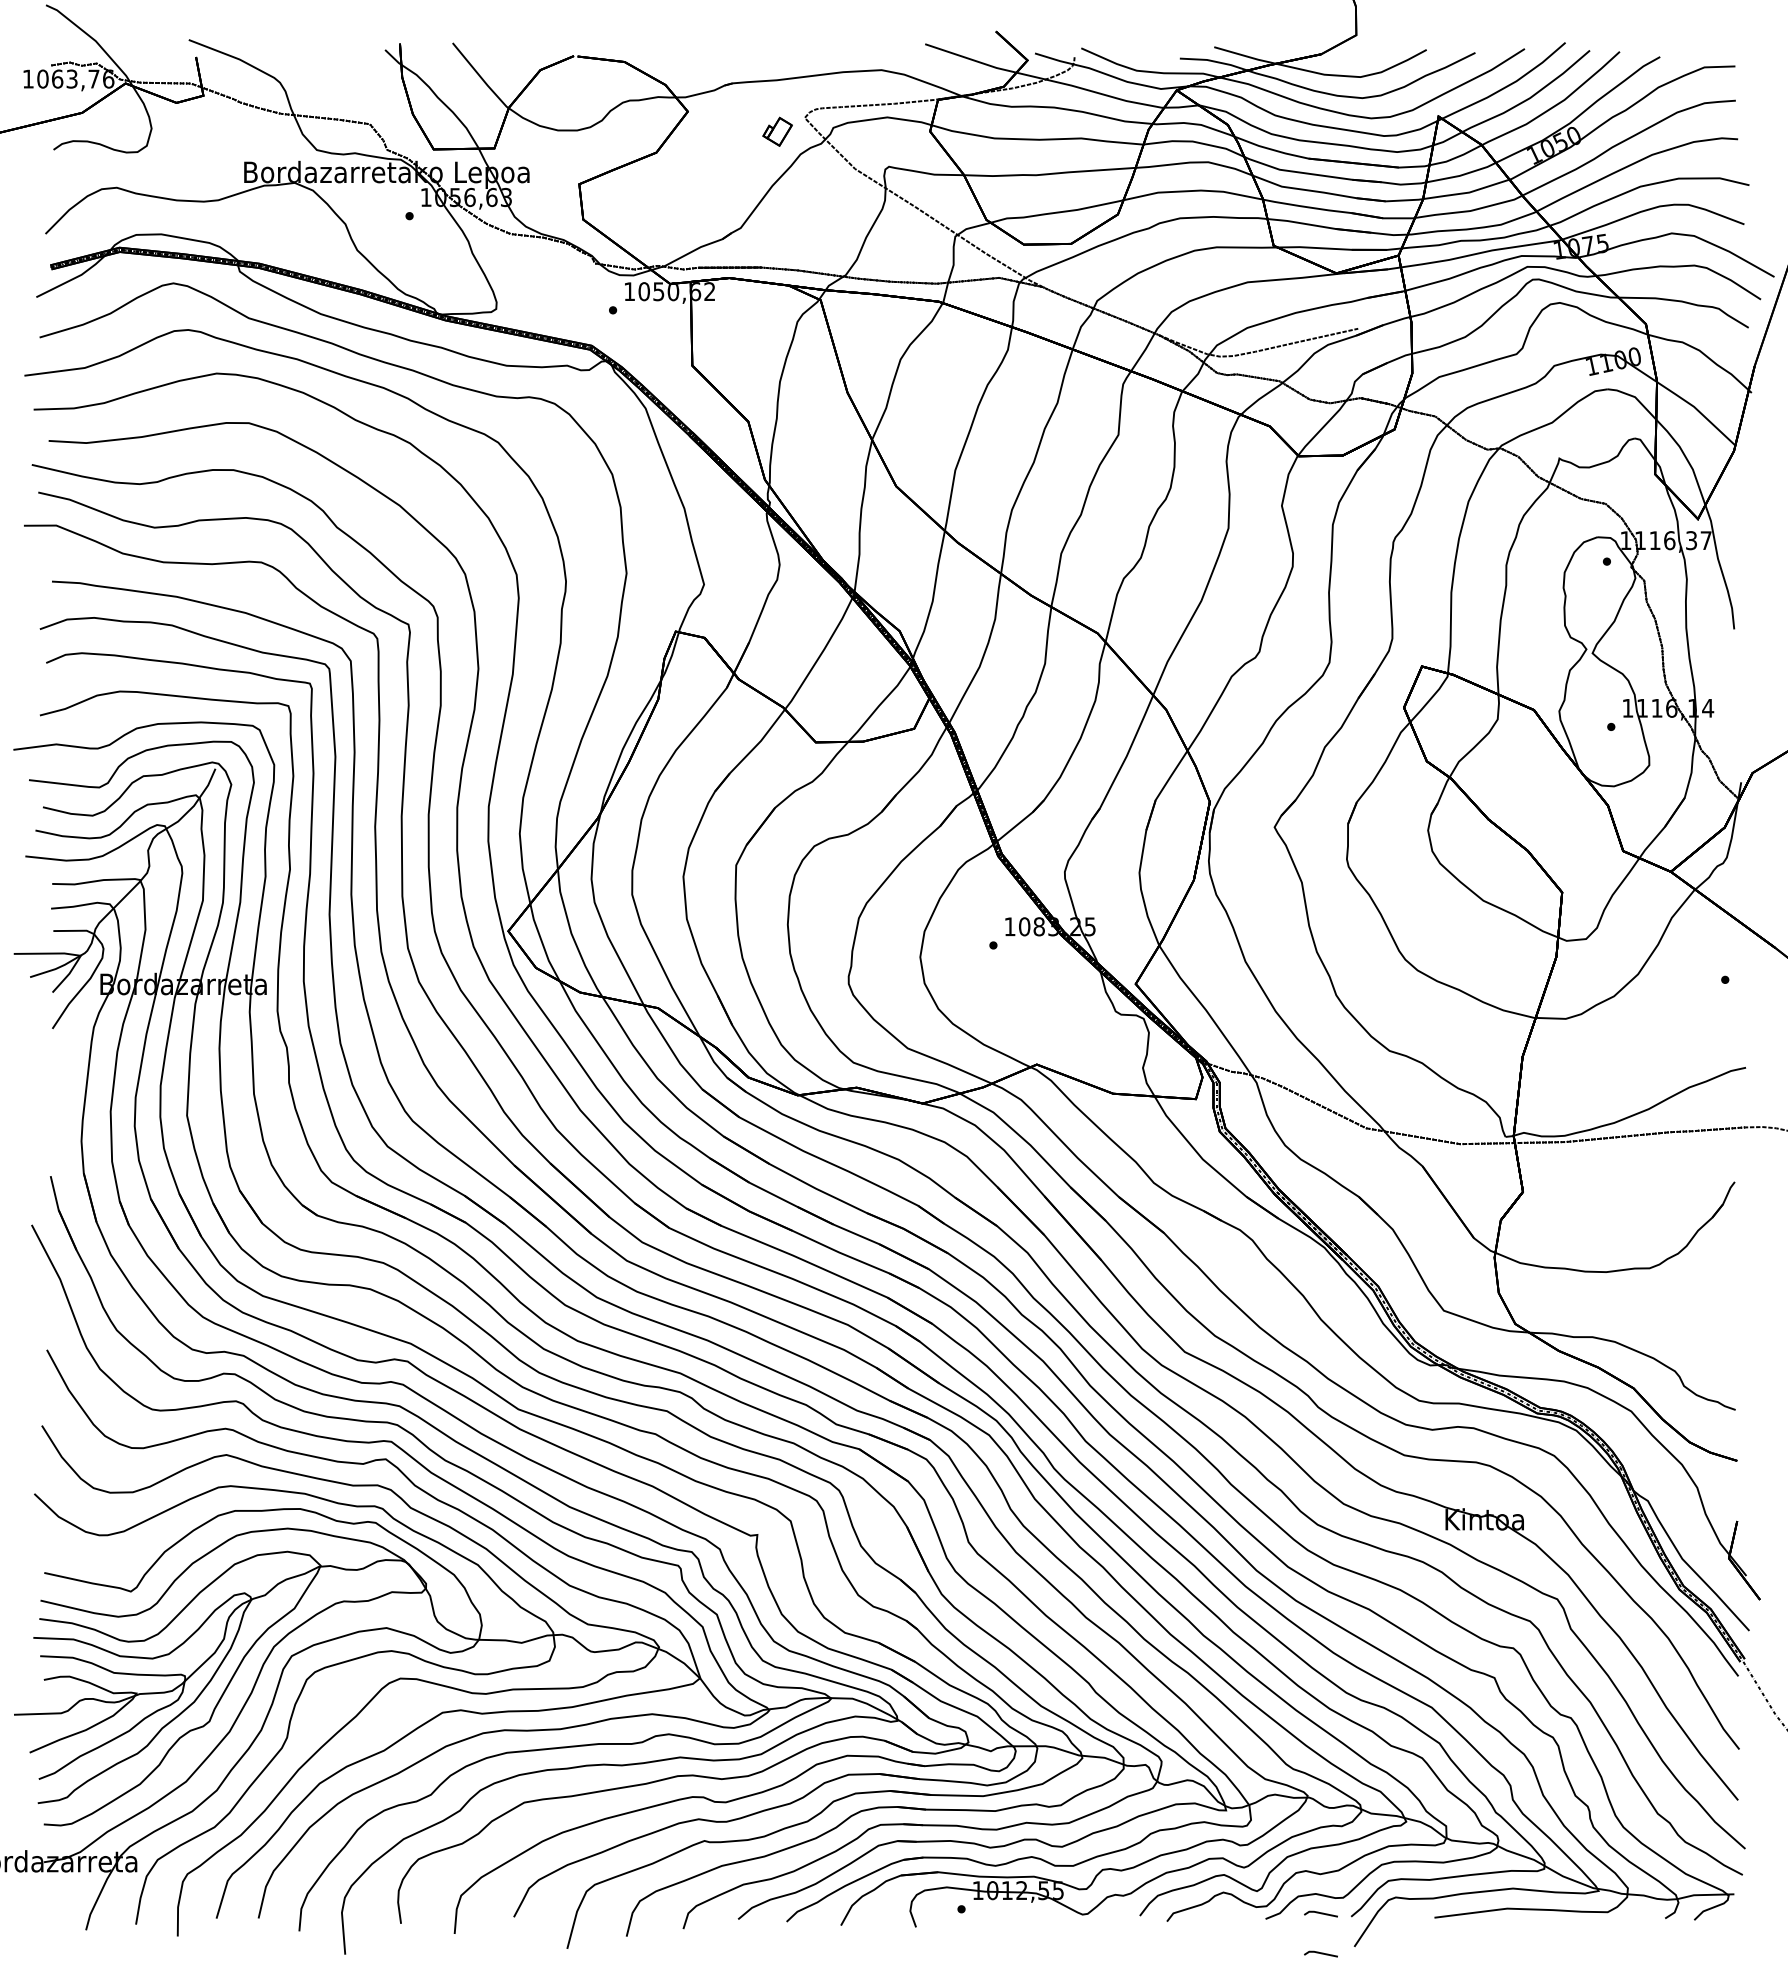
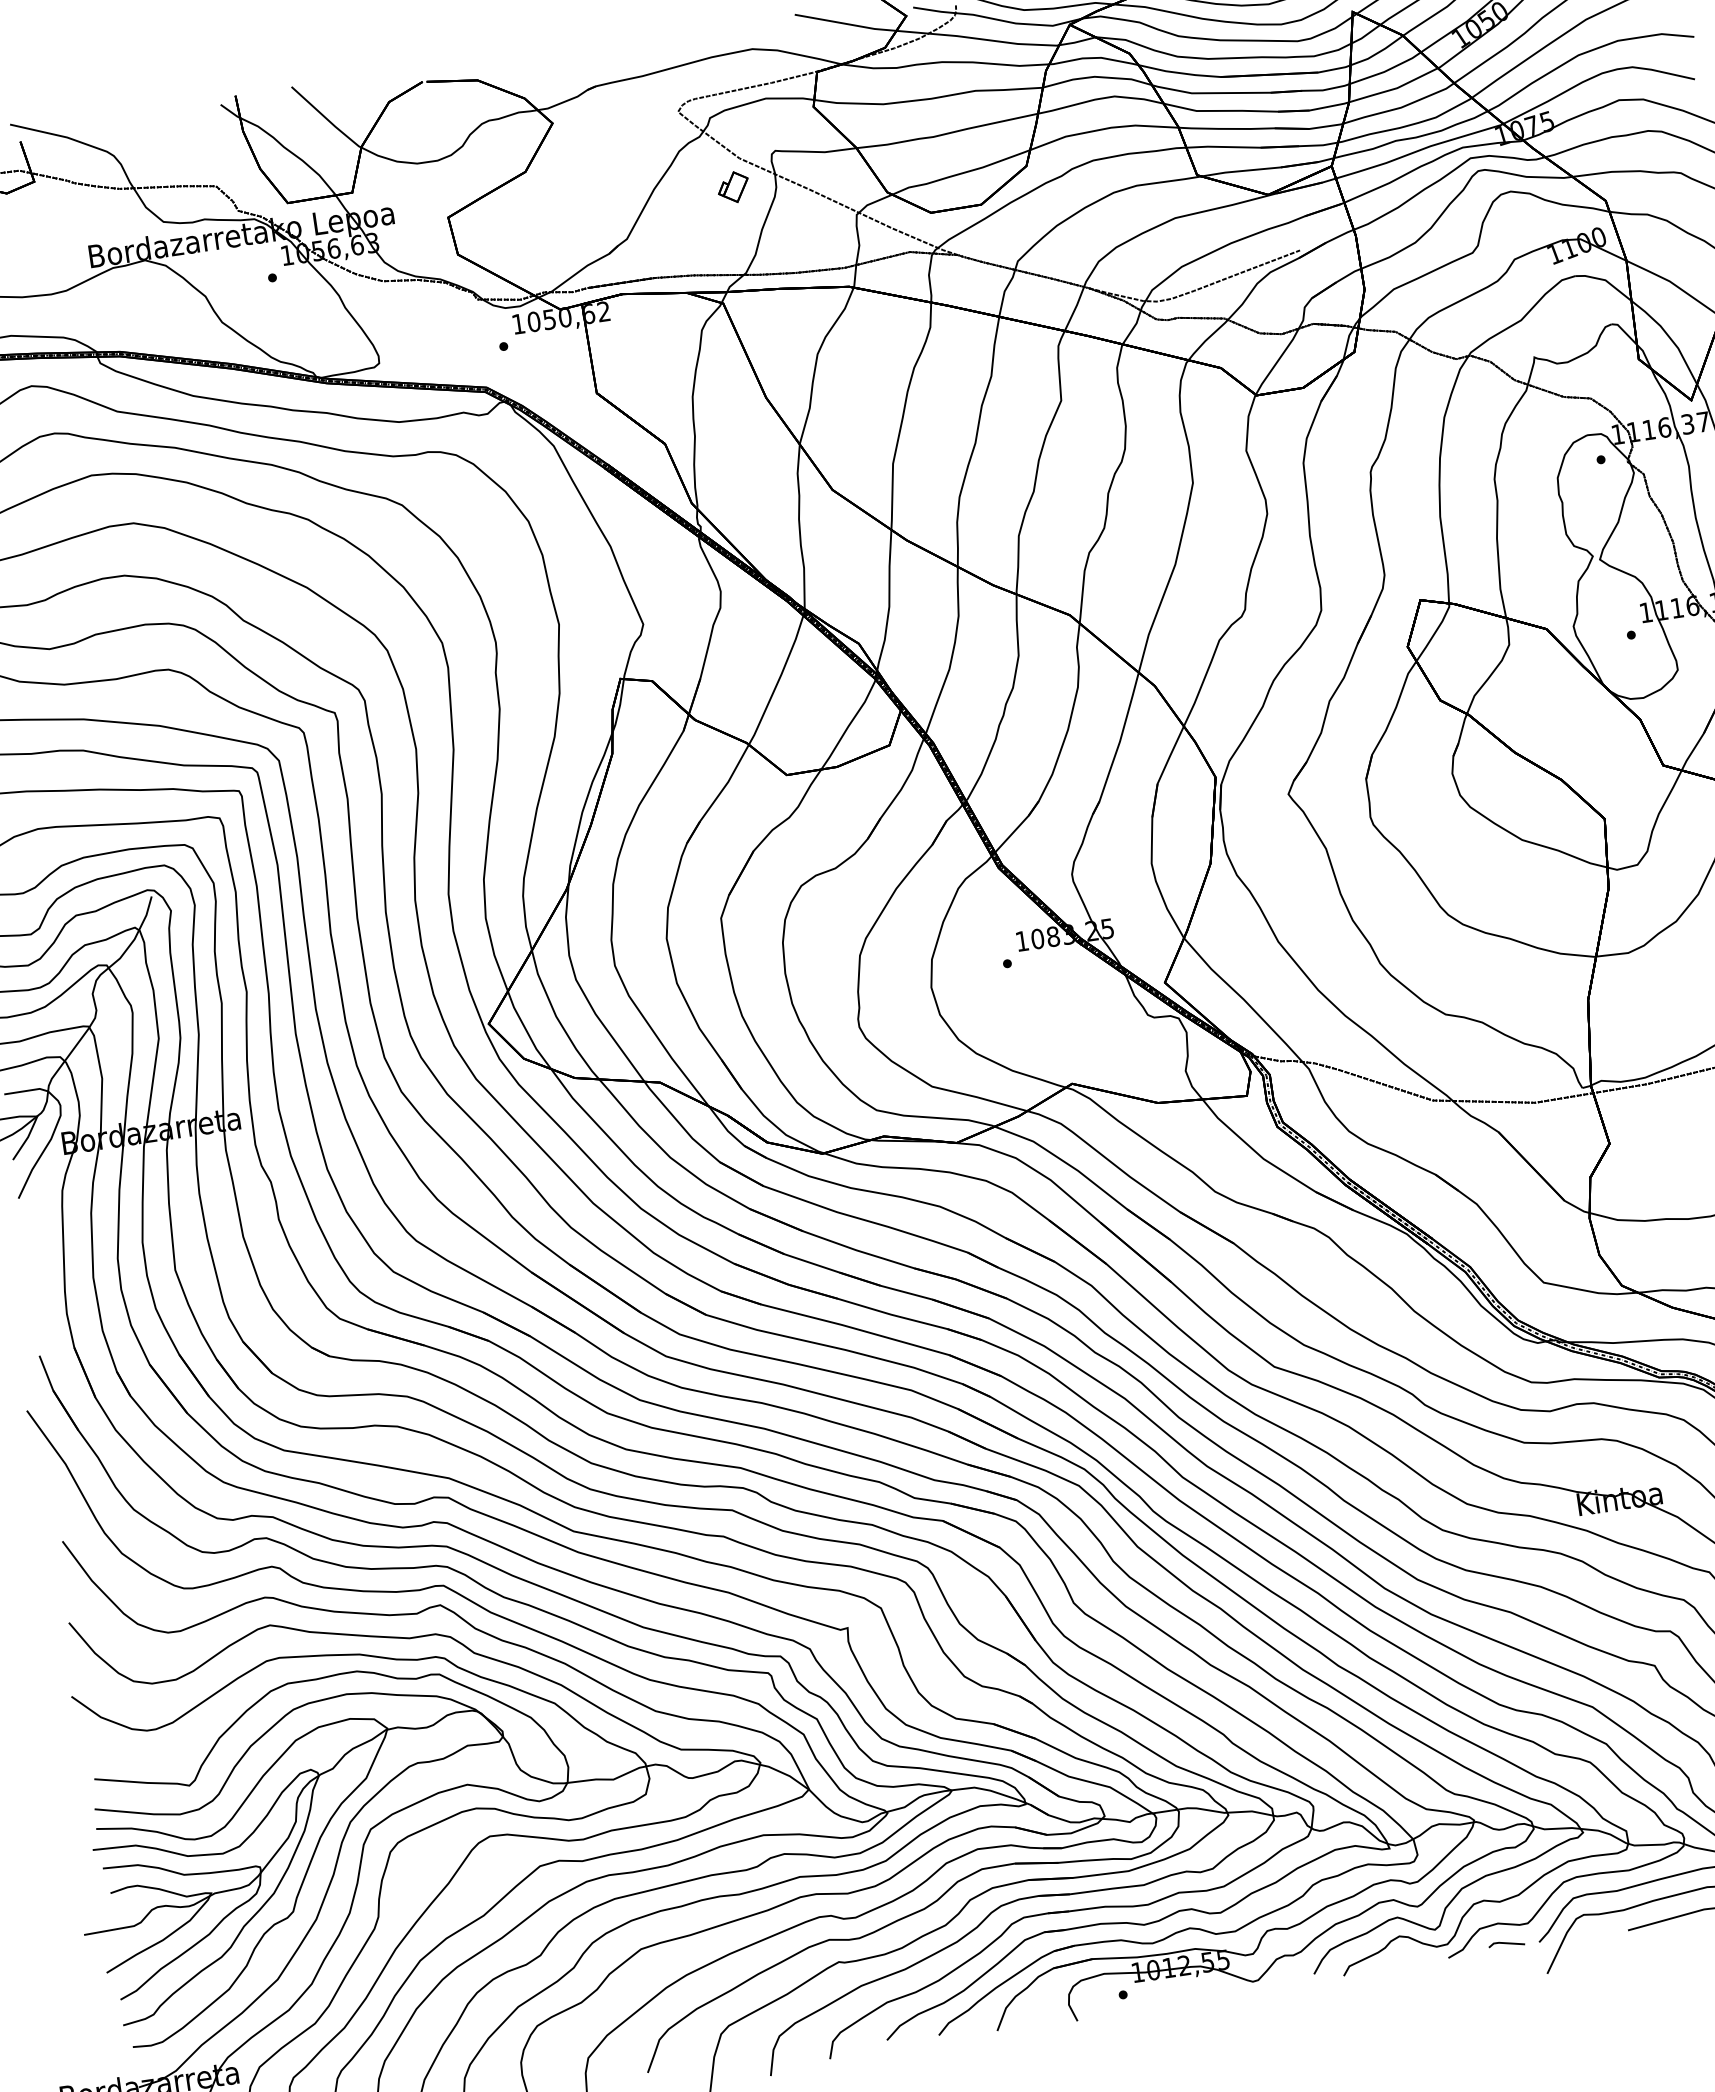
part: (777, 131) -> (733, 187), moved
line: (1320, 1953) -> (1512, 1986), removed

